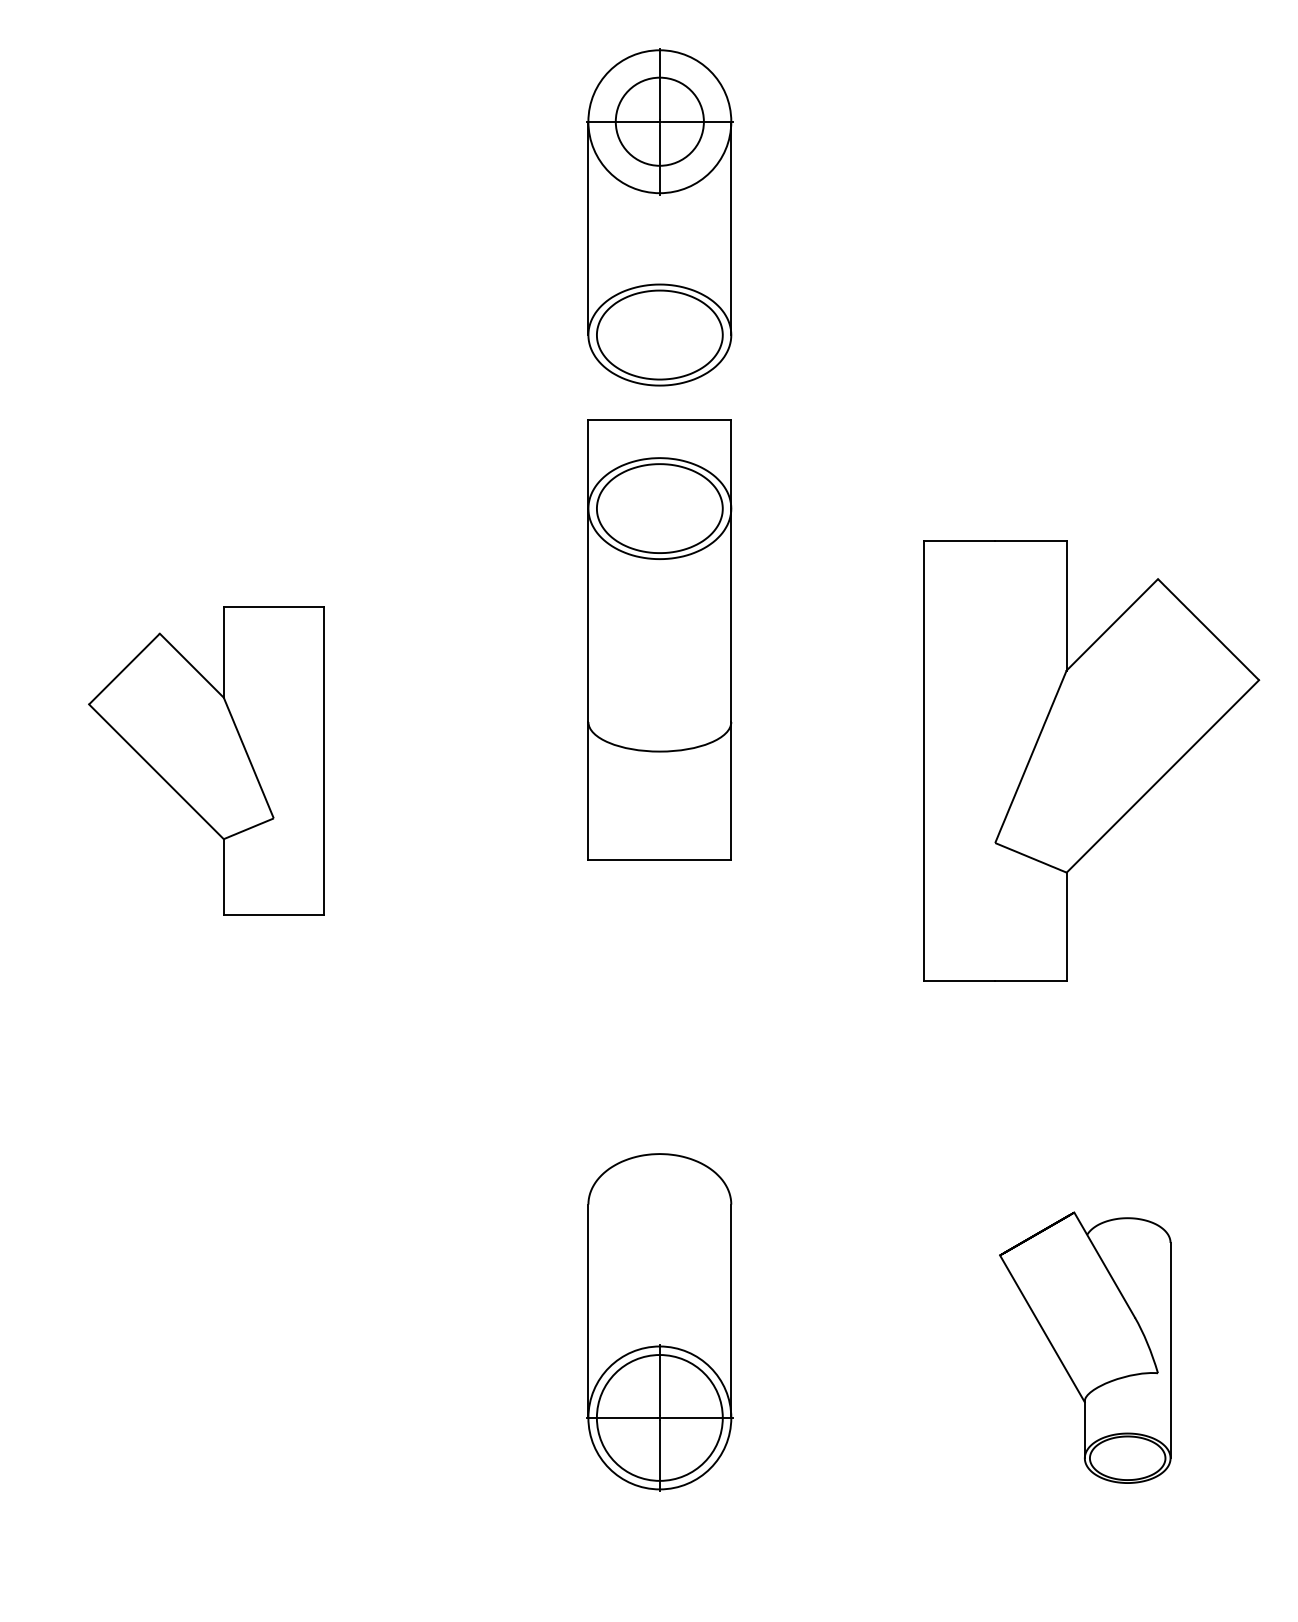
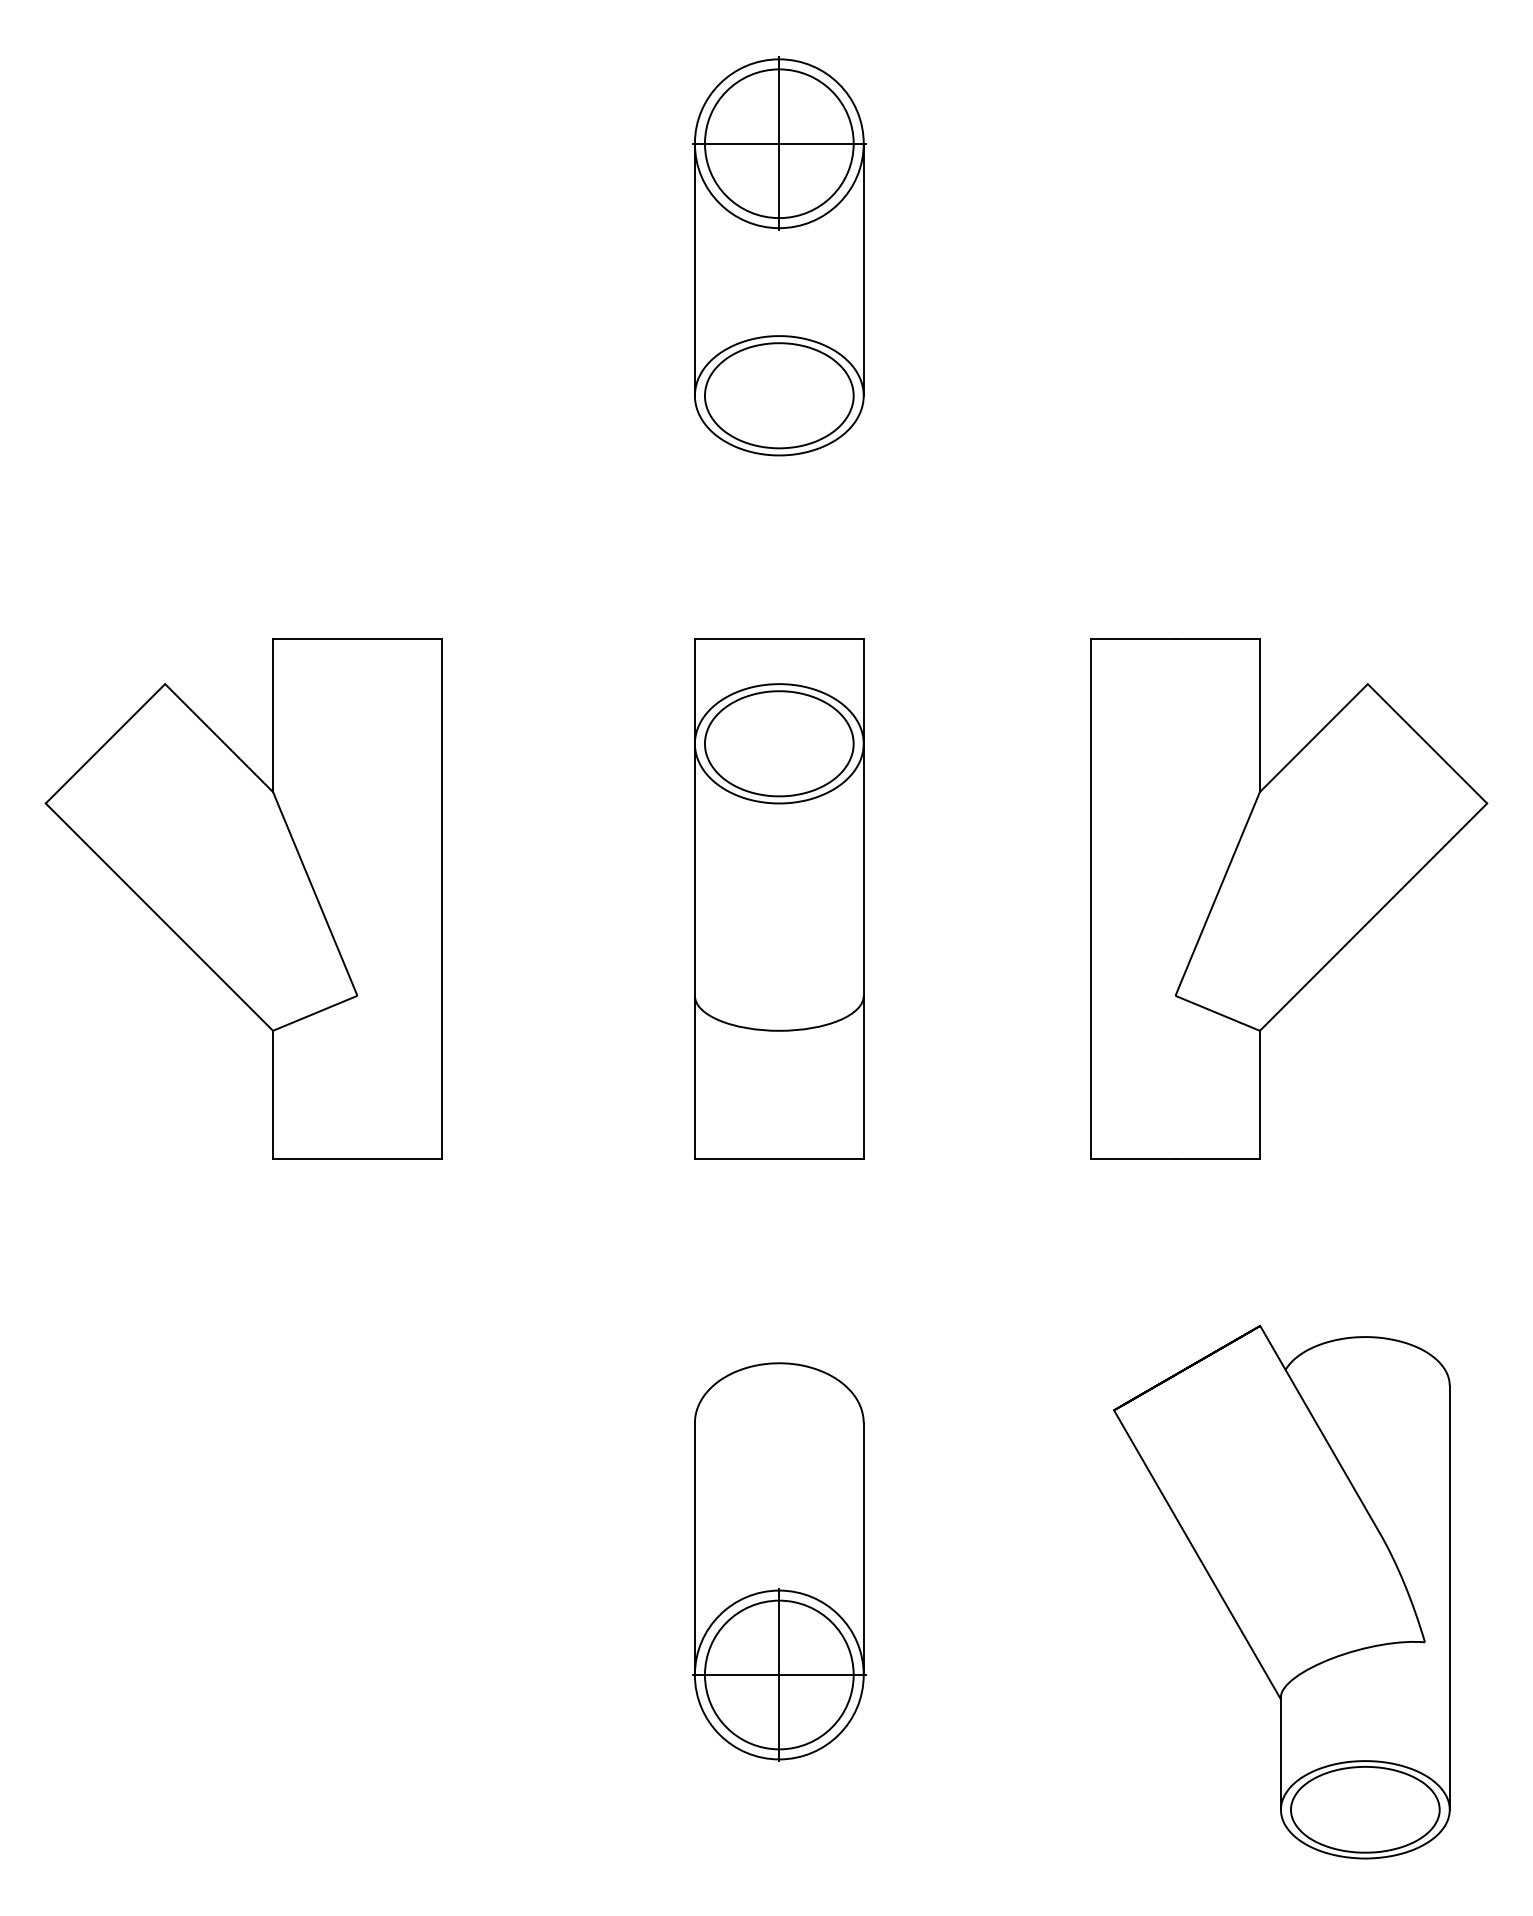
circle: (659, 121) -> (778, 143), size x1.43
part: (660, 639) -> (779, 898), moved
part: (206, 760) -> (243, 898), size x1.43
part: (1084, 1347) -> (1281, 1591), size x1.67

